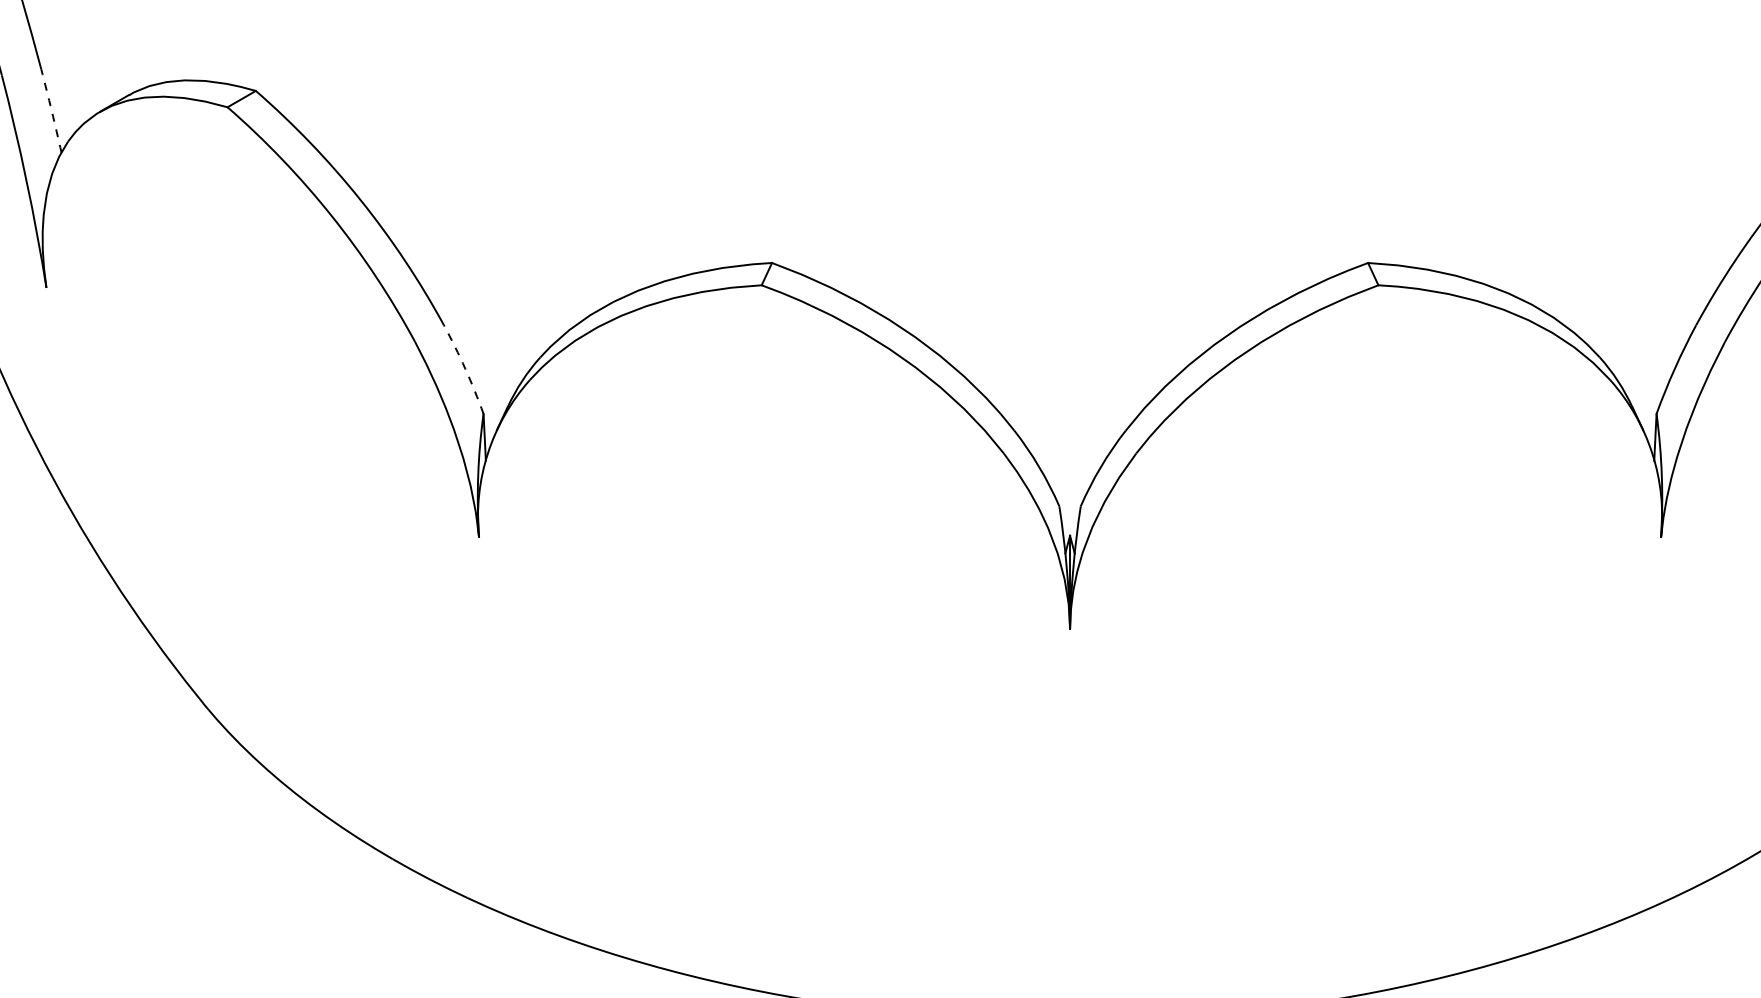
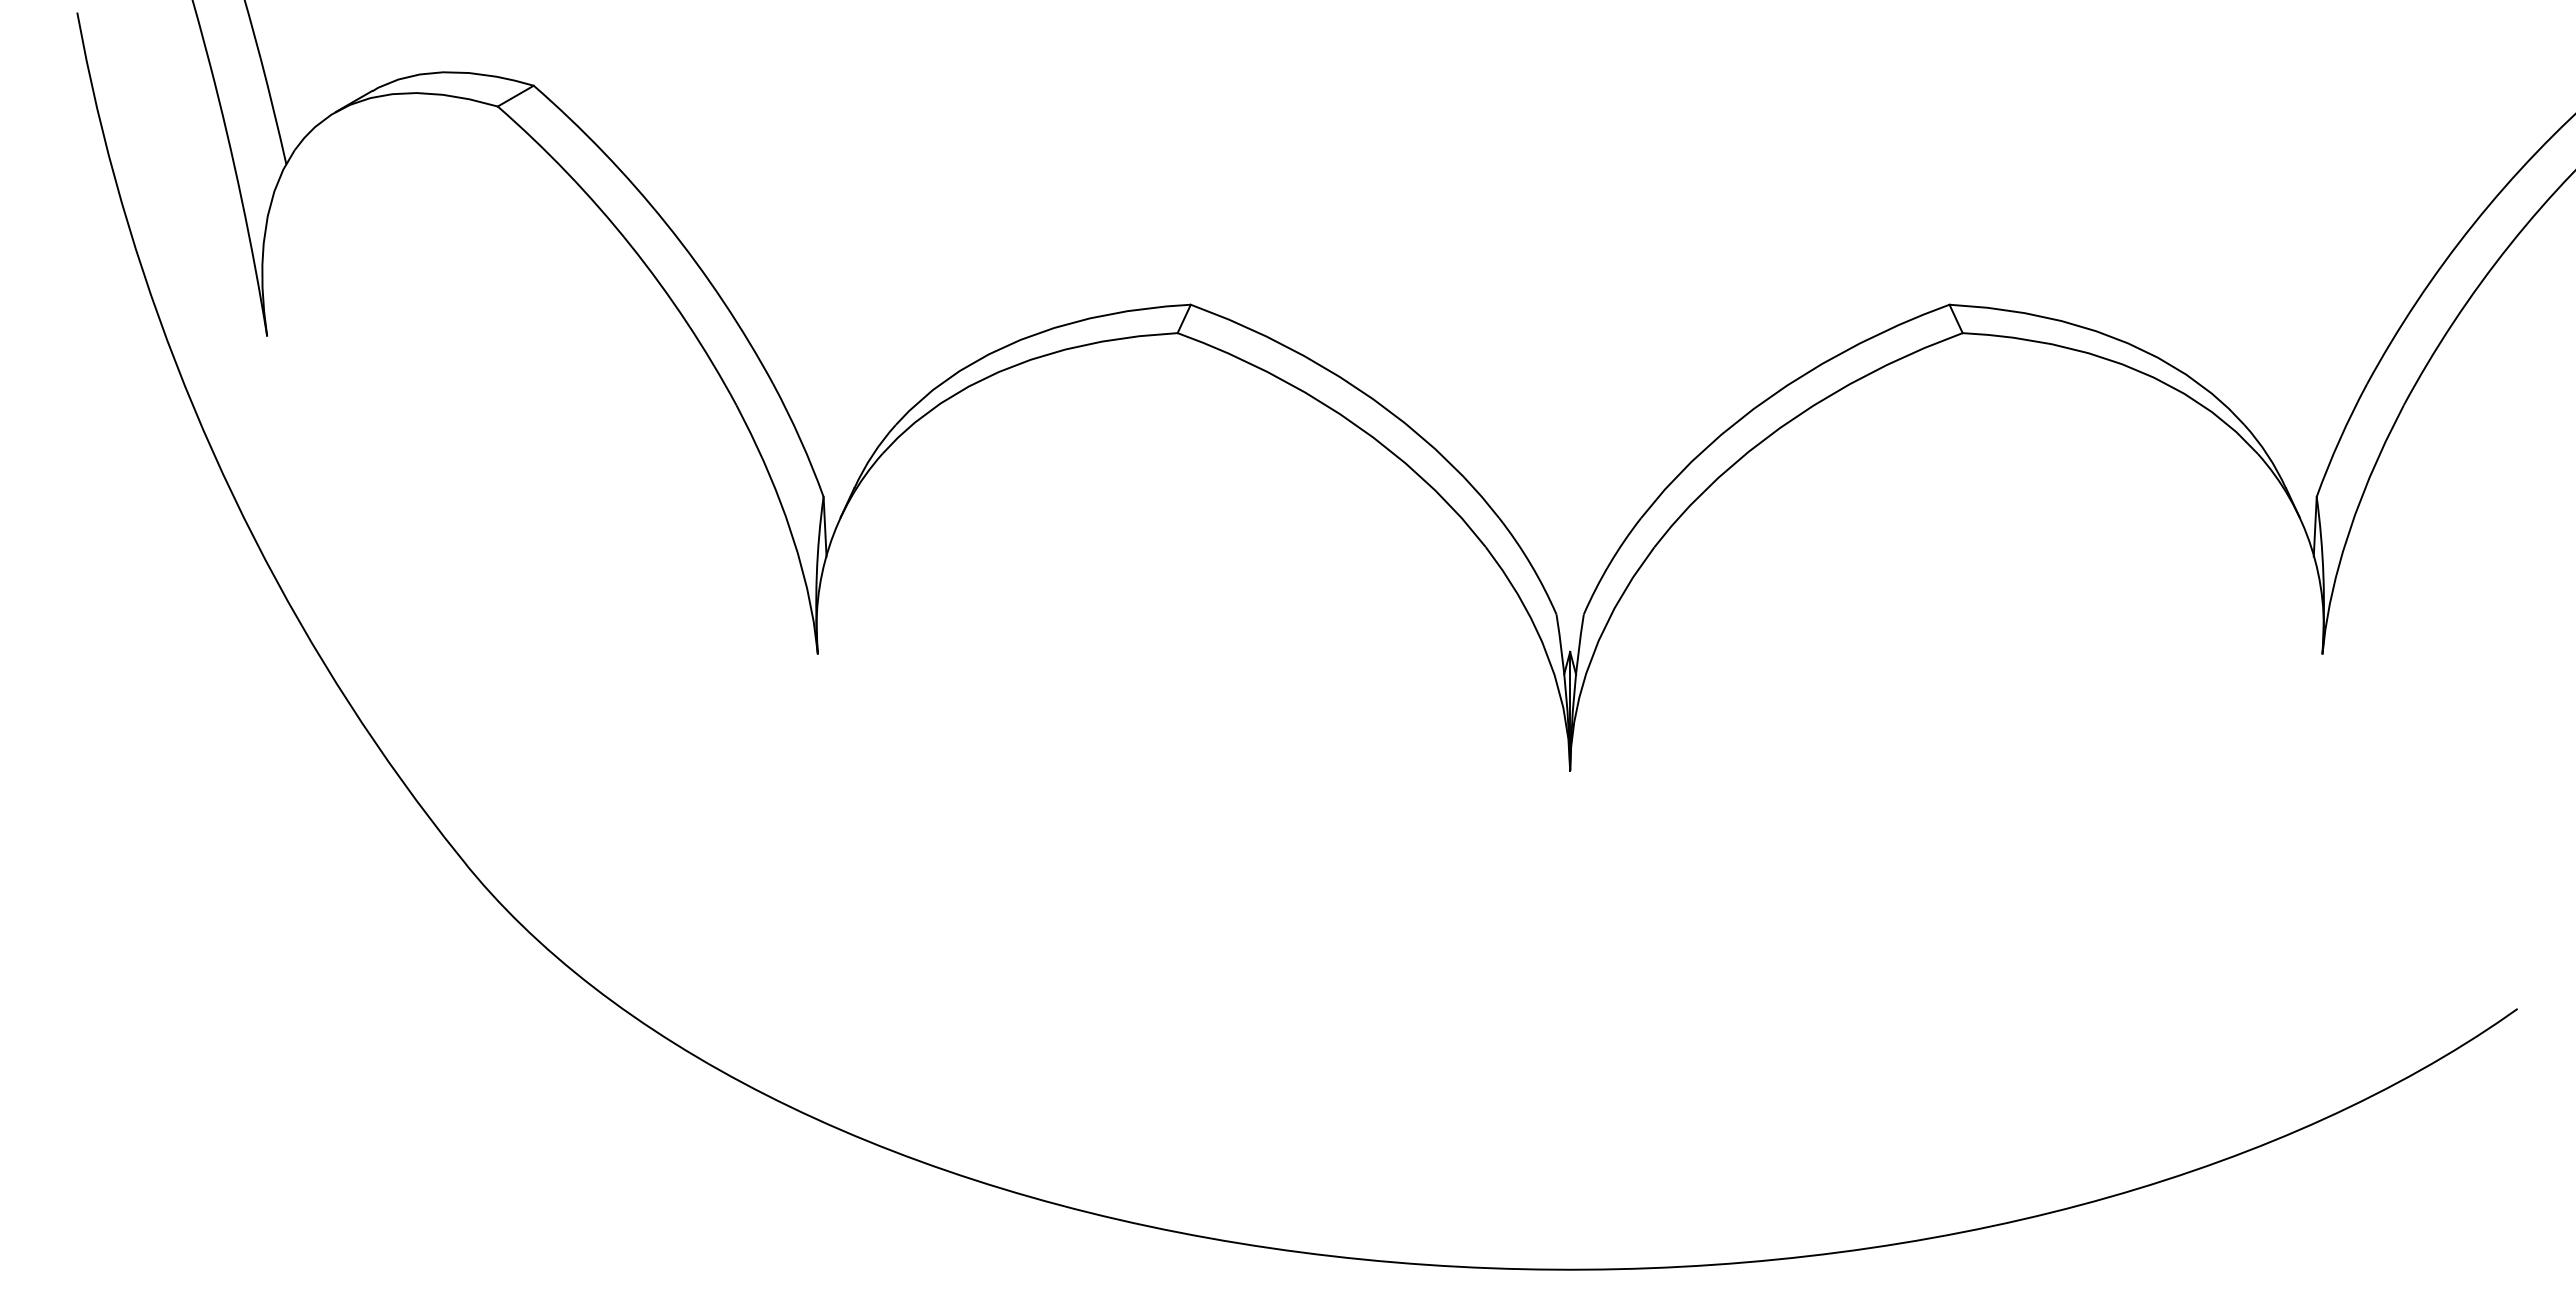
arc: (51, 111) -> (273, 111), dashed -> solid
arc: (465, 368) -> (800, 439), dashed -> solid

